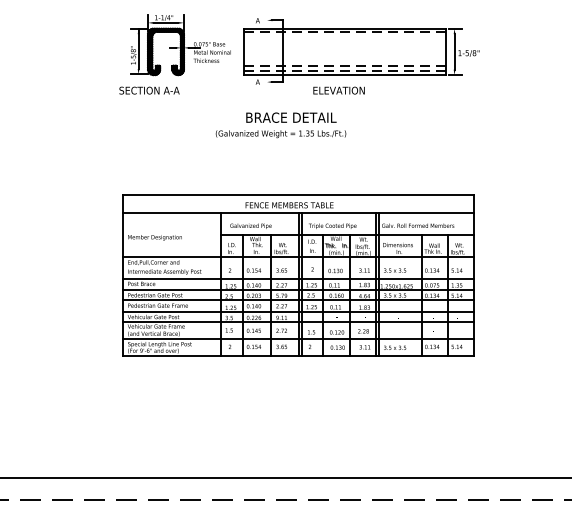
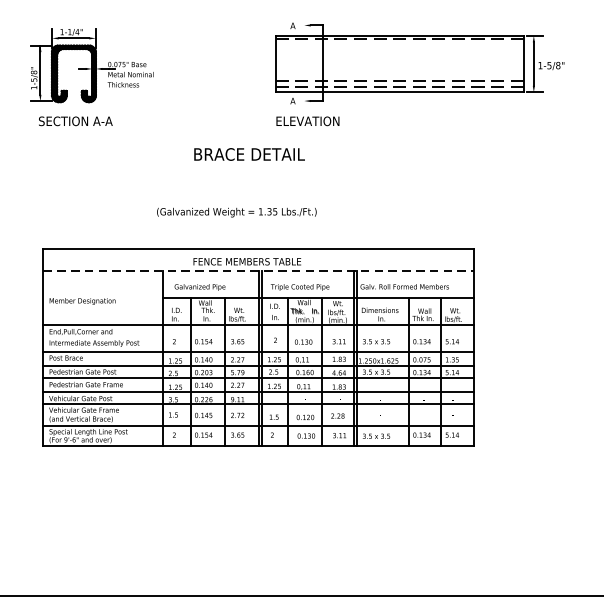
part: (180, 45) -> (91, 66), moved
part: (361, 51) -> (419, 63), moved
text: (280, 134) -> (236, 212), moved
line: (298, 213) -> (258, 271), solid -> dashed

